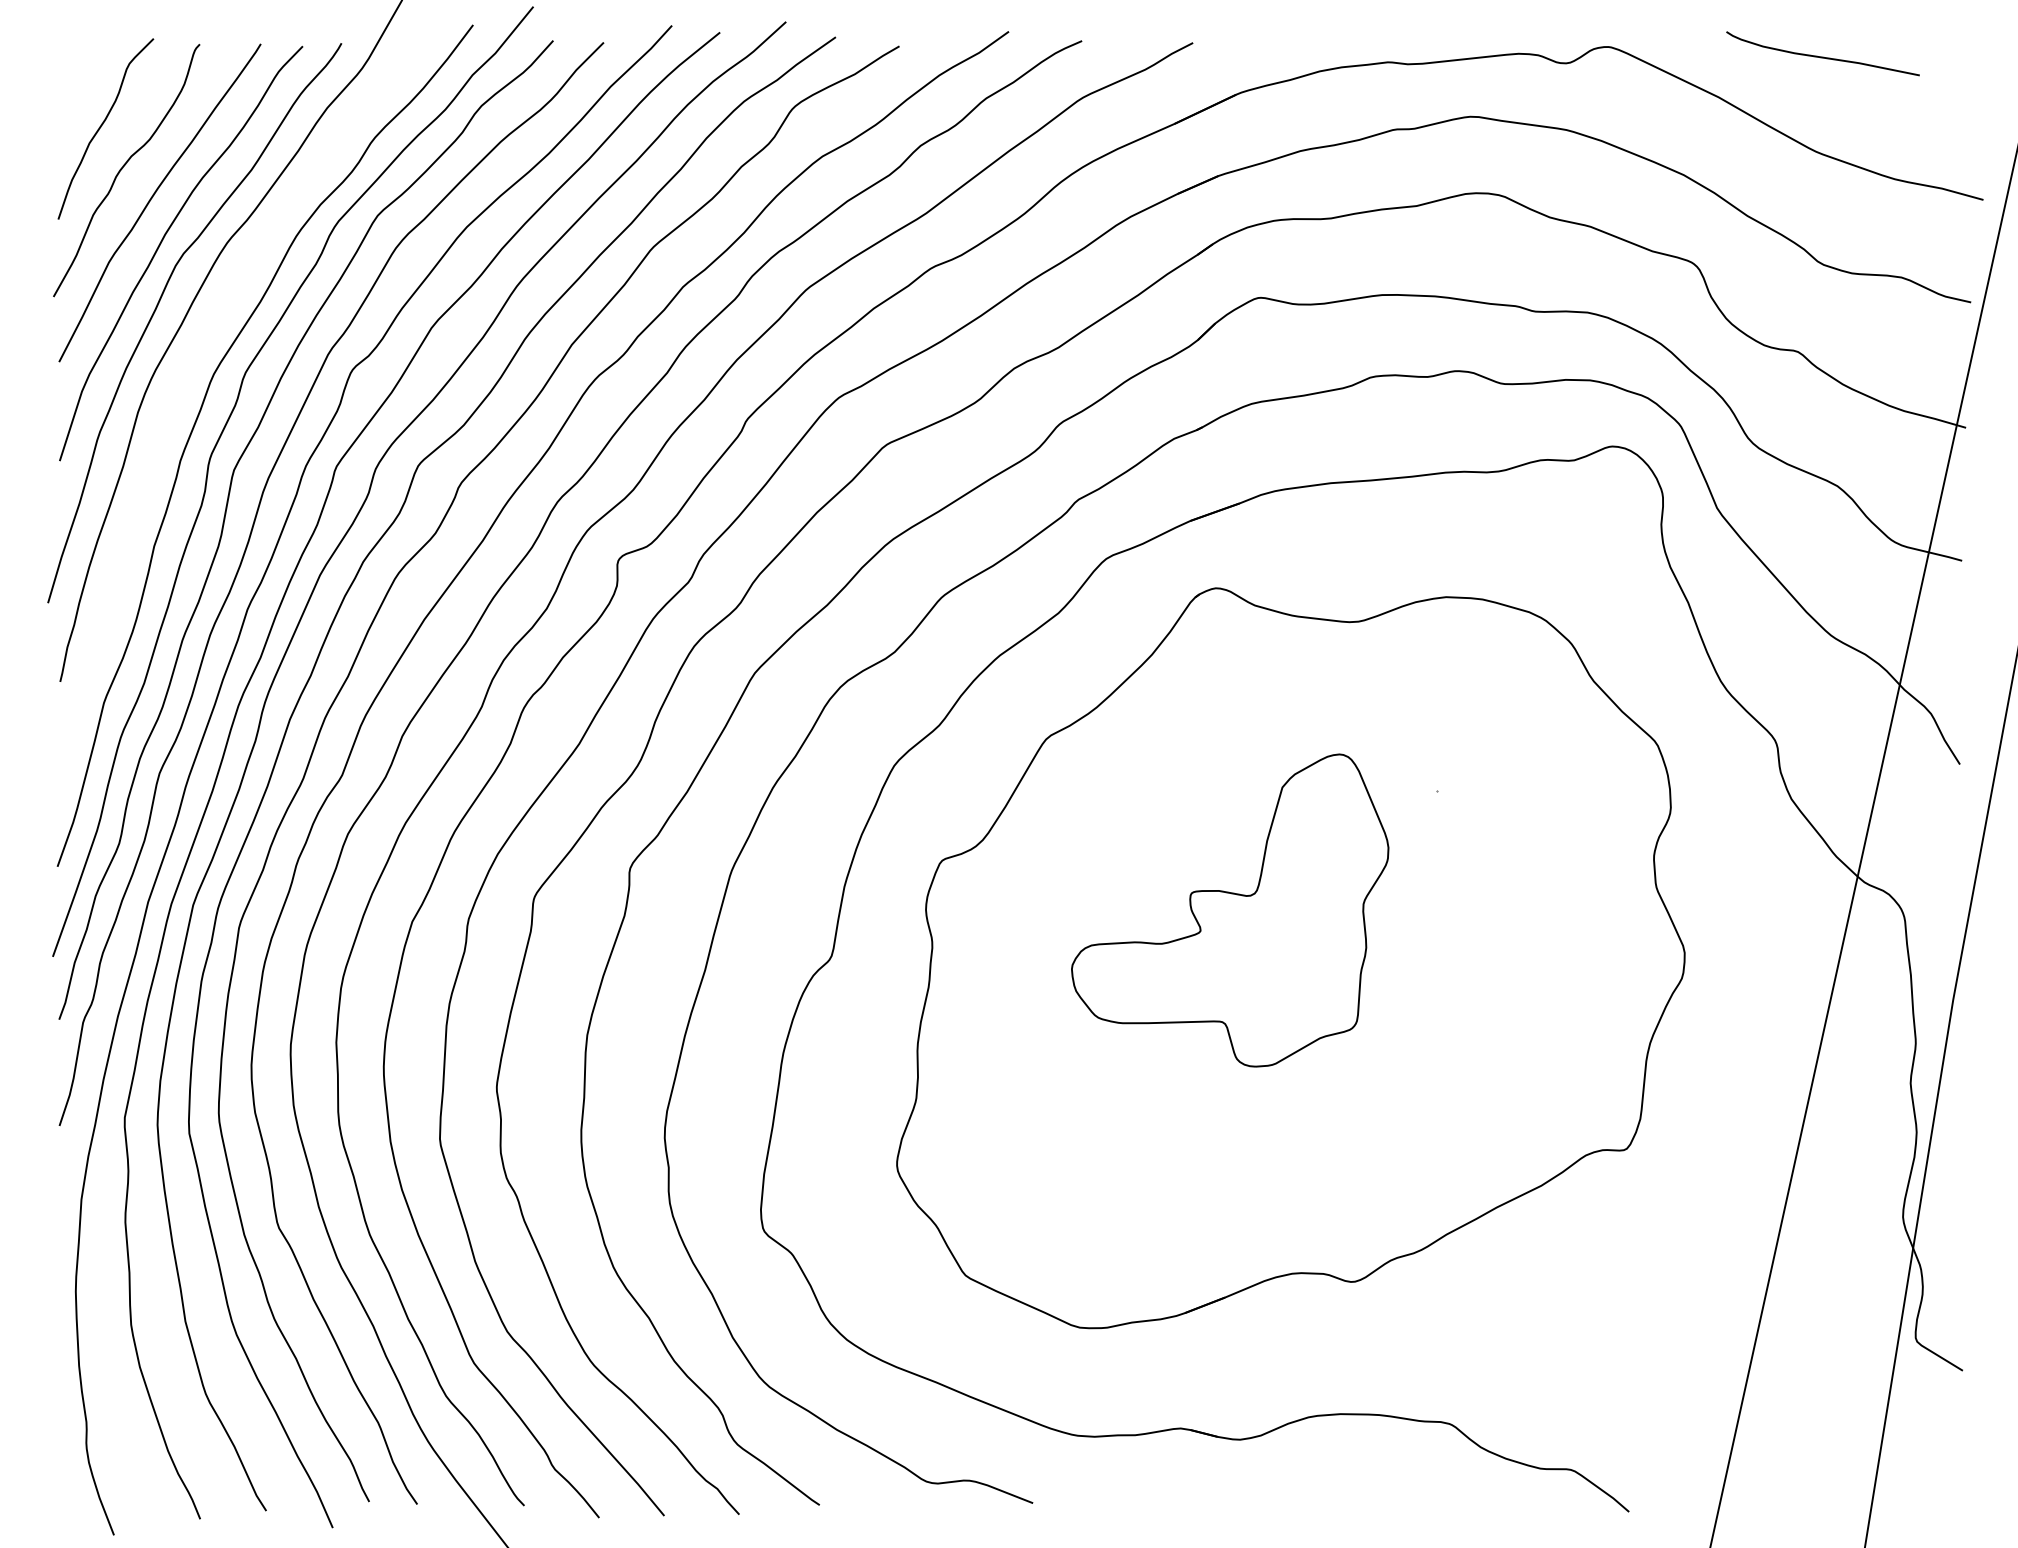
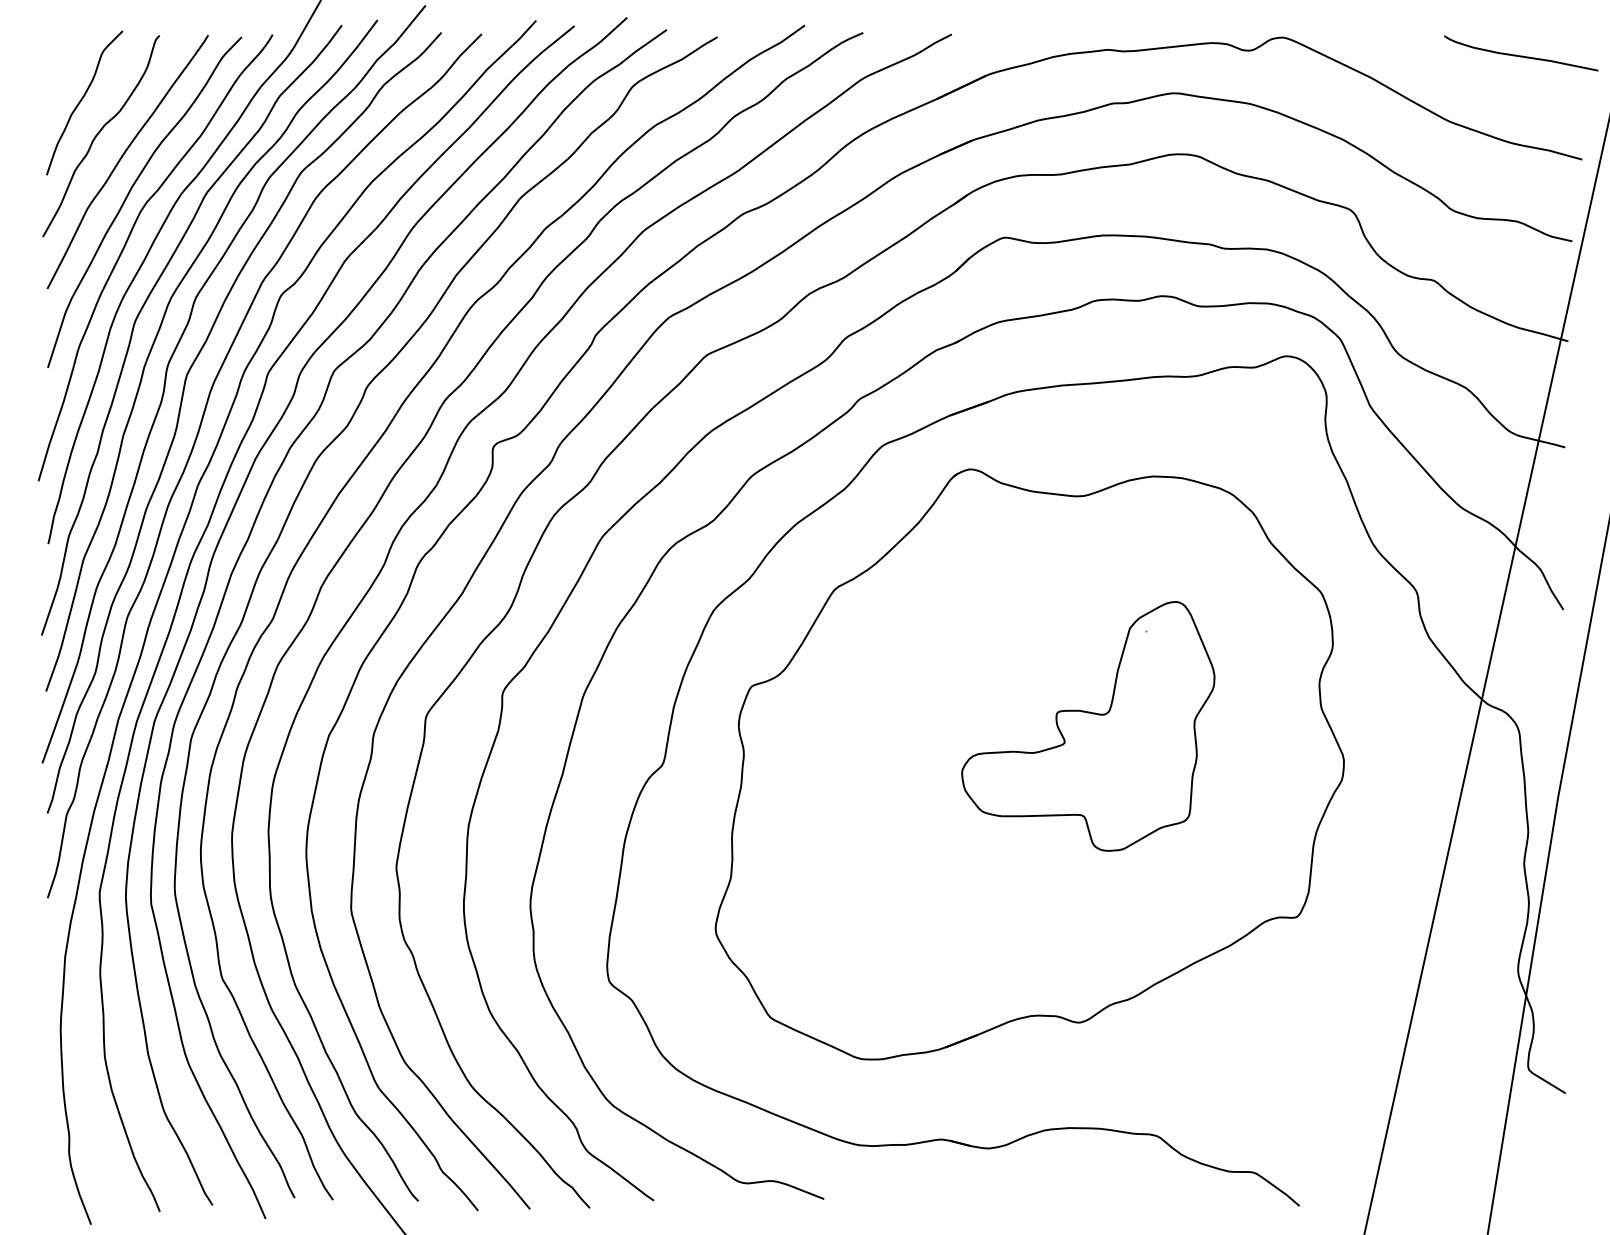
curve: (1822, 56) -> (1520, 55), moved
curve: (183, 378) -> (146, 302), added
part: (1230, 910) -> (1088, 726), moved

